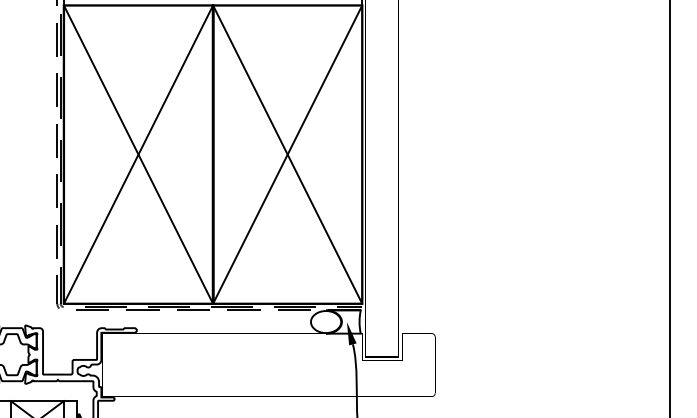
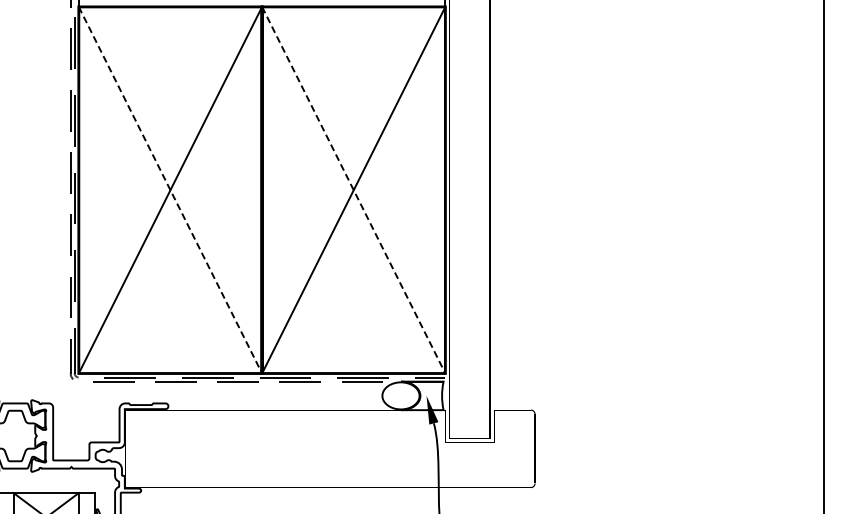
line: (138, 154) -> (170, 190), solid -> dashed
line: (287, 154) -> (353, 190), solid -> dashed

